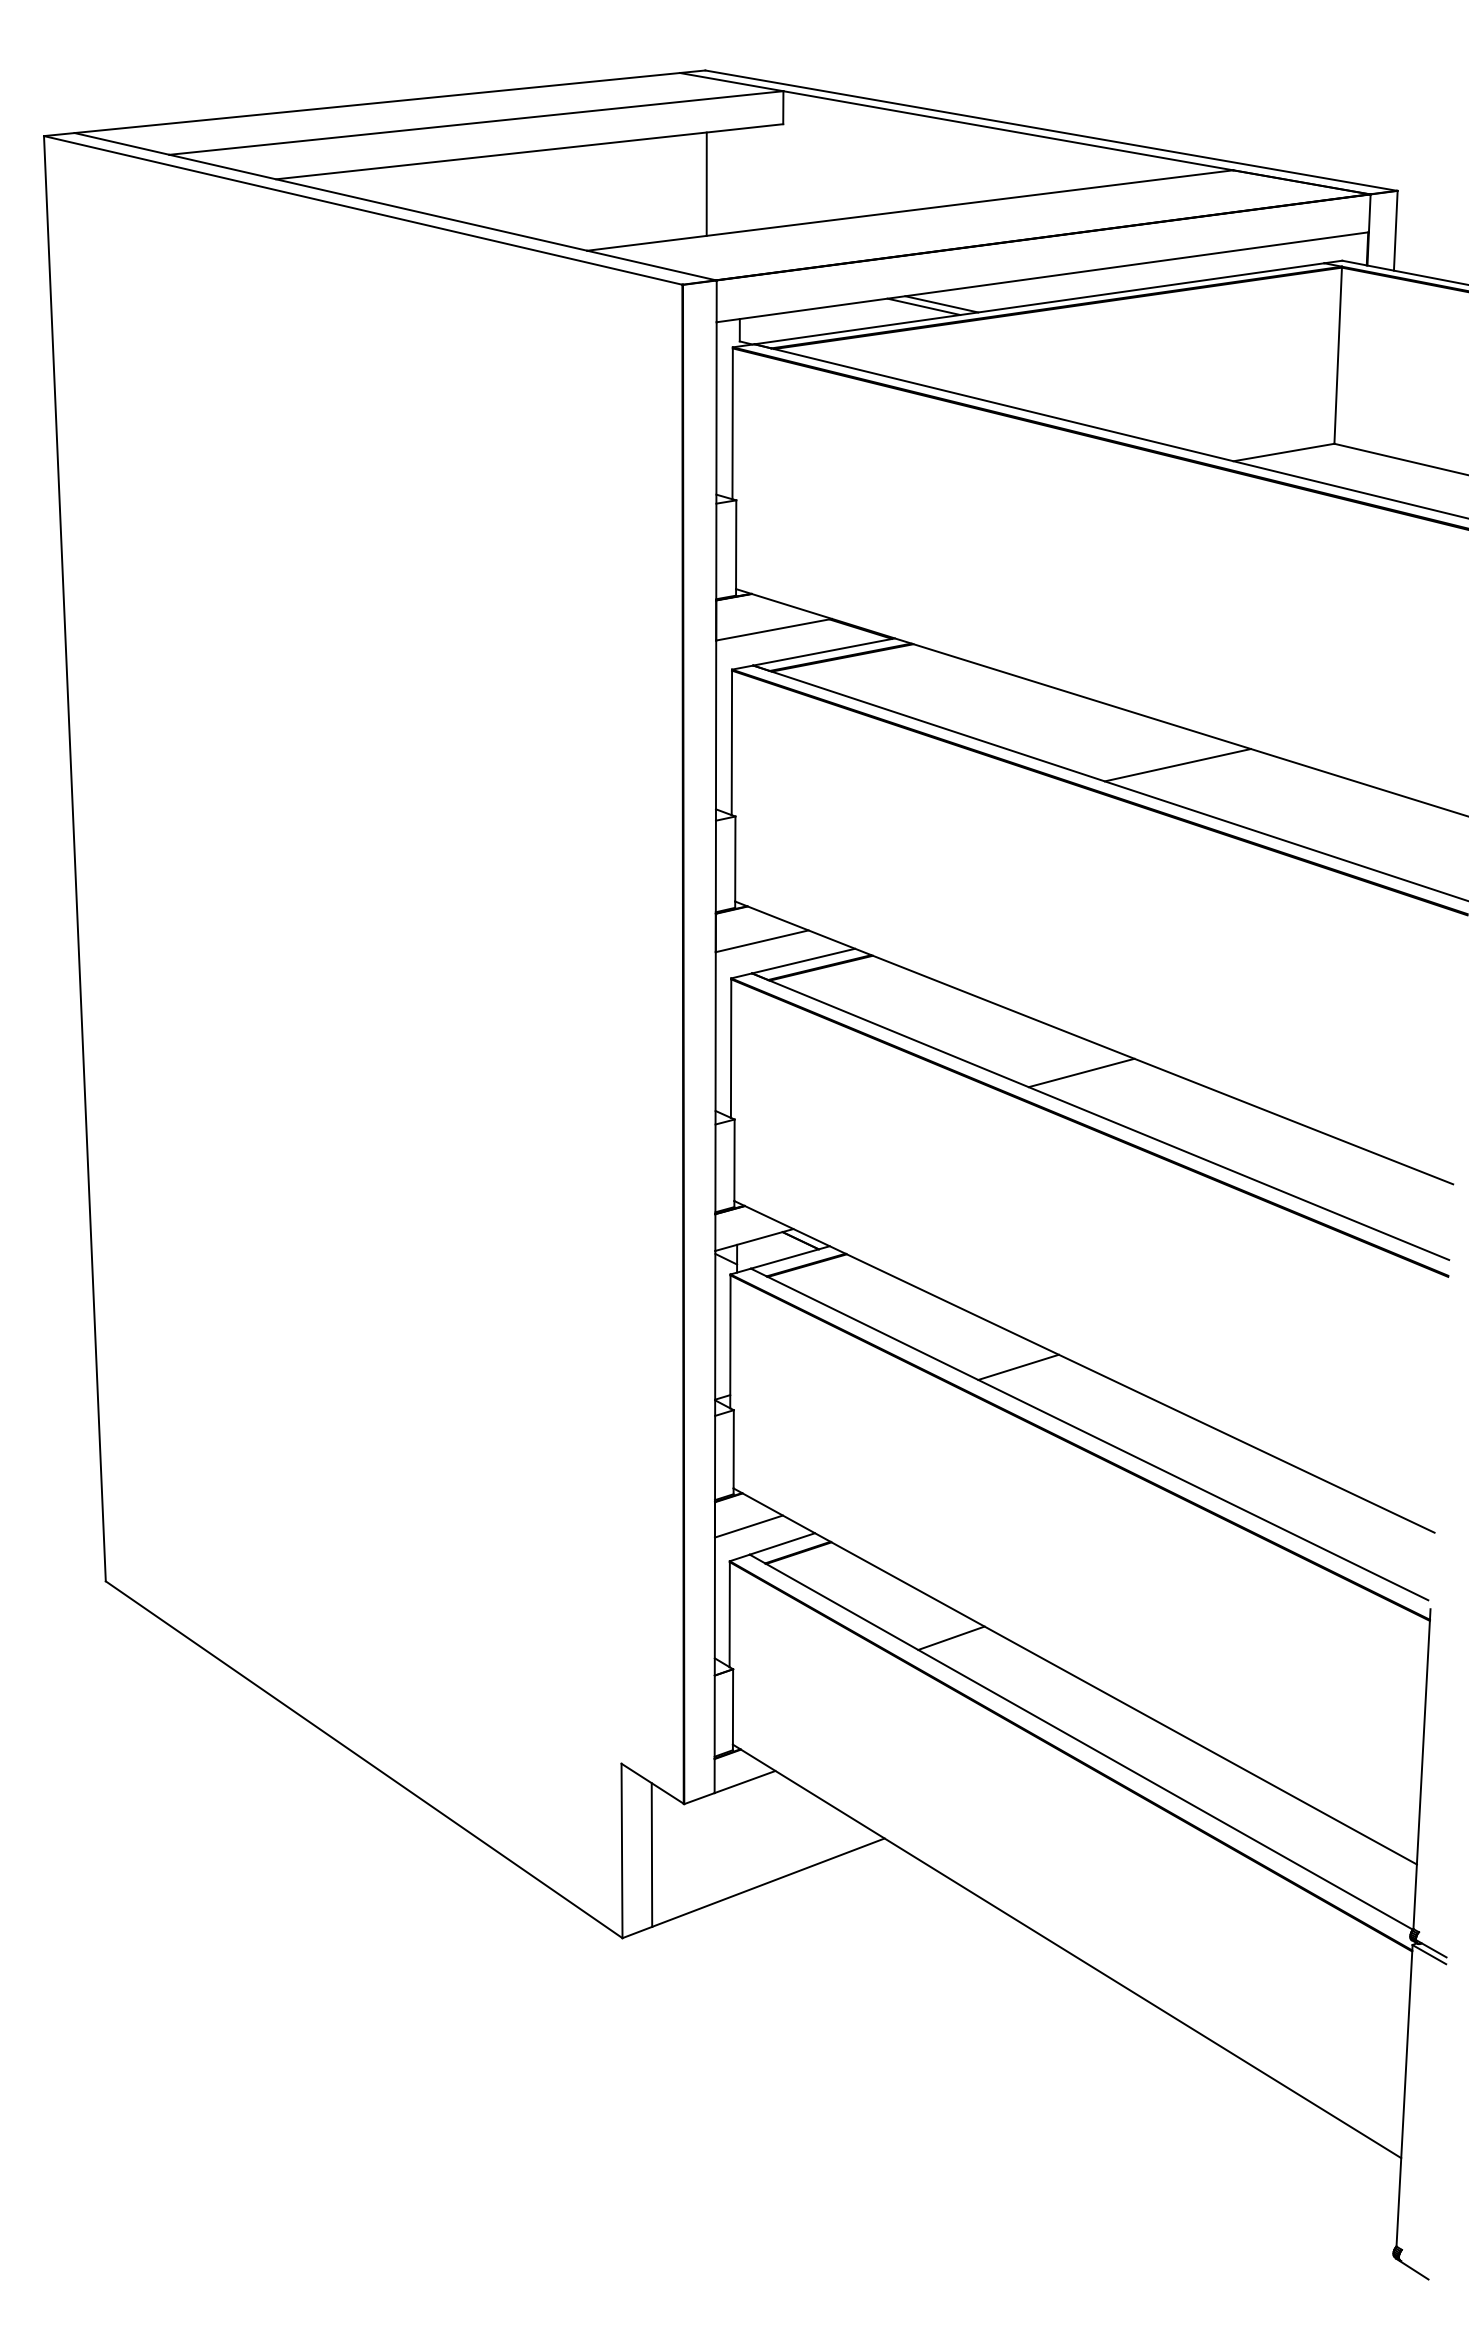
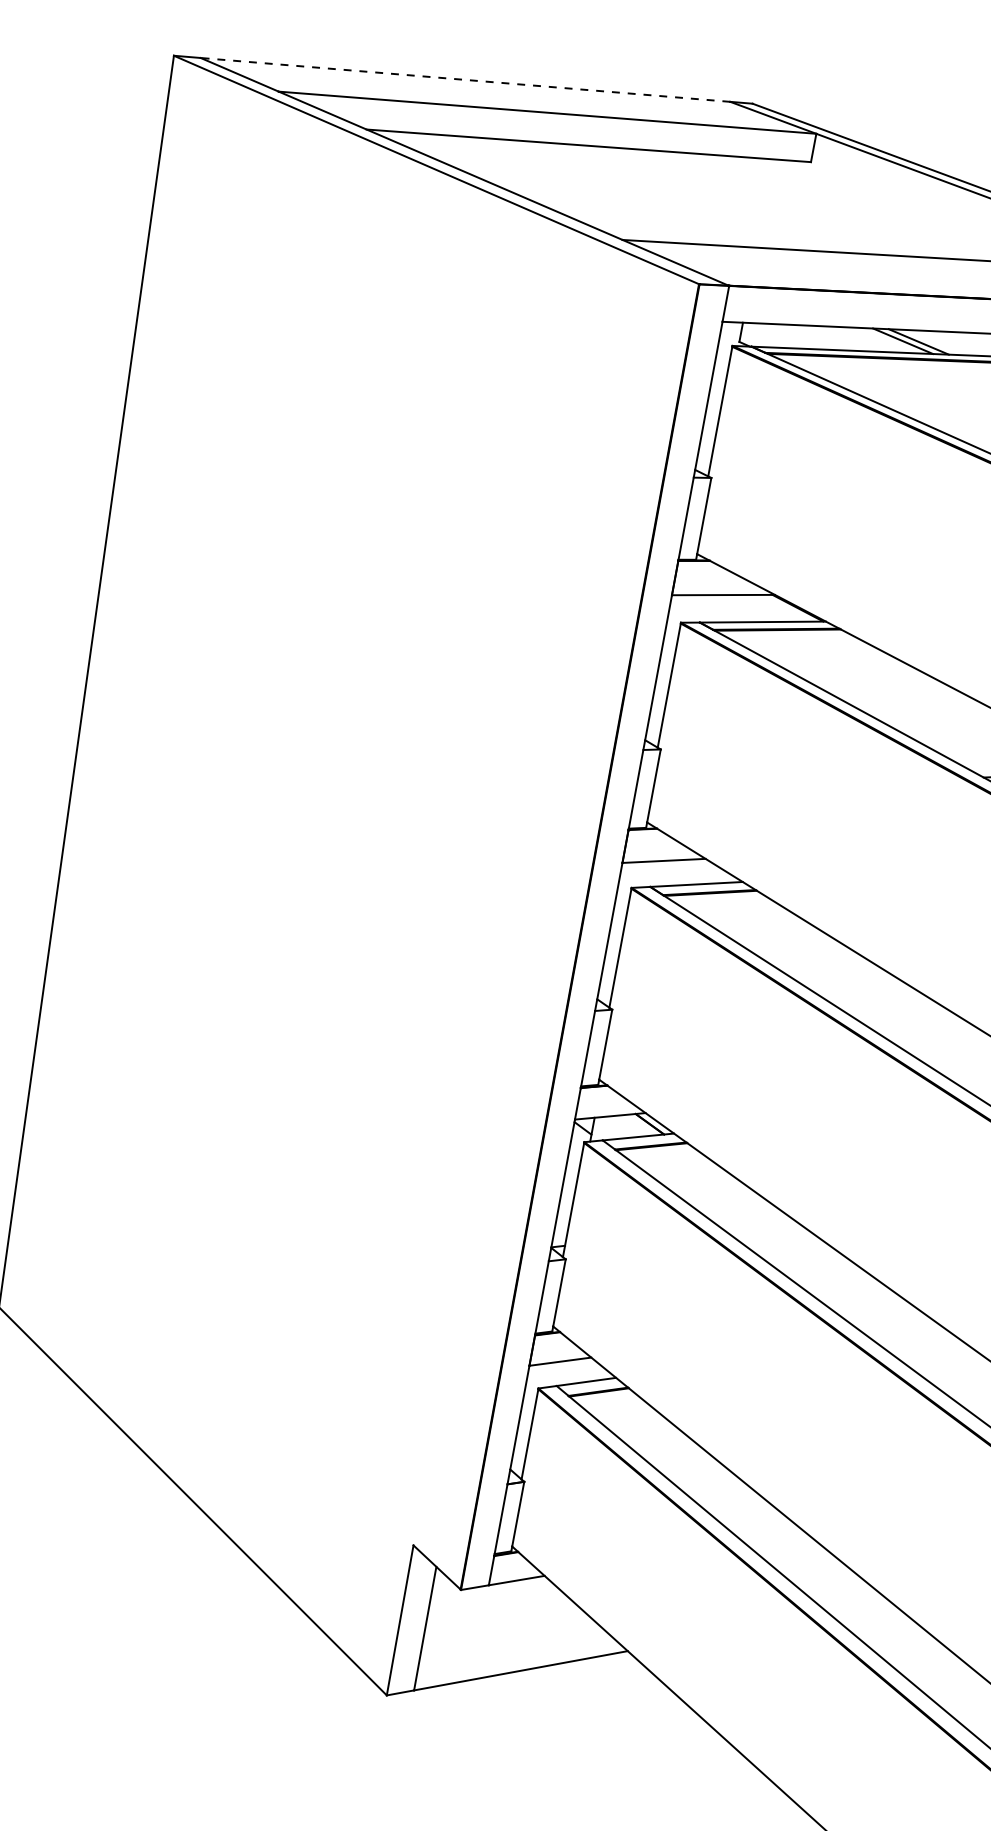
line: (376, 103) -> (464, 80), solid -> dashed
line: (706, 183) -> (735, 200), removed
line: (1081, 1072) -> (917, 1023), removed
line: (1018, 1366) -> (817, 1266), removed
line: (951, 1637) -> (716, 1488), removed

